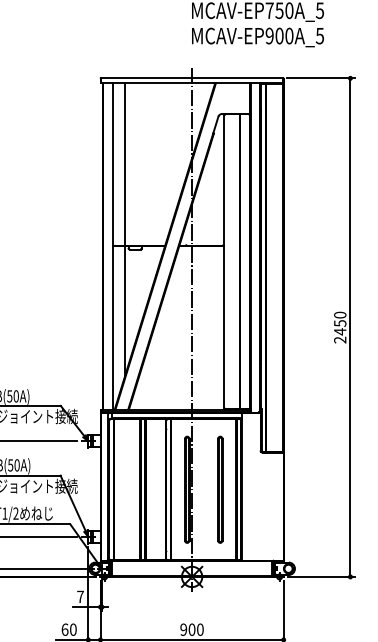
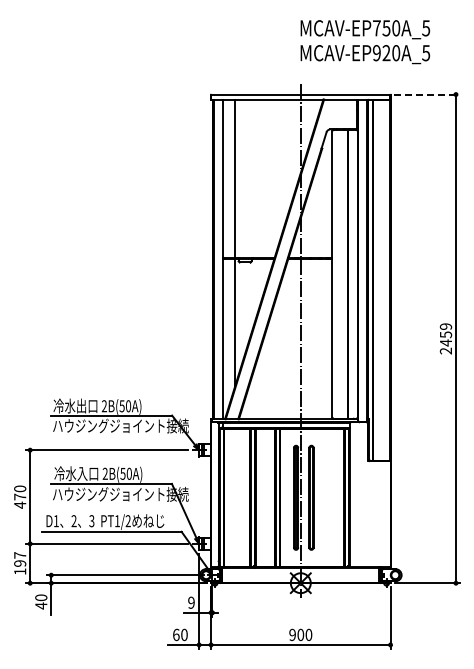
text: (279, 36) -> (386, 53), MCAV-EP900A_5 -> MCAV-EP920A_5
line: (321, 78) -> (427, 94), solid -> dashed
text: (340, 315) -> (446, 326), 2450 -> 2459
part: (220, 489) -> (311, 497), moved
text: (80, 596) -> (191, 602), 7 -> 9

